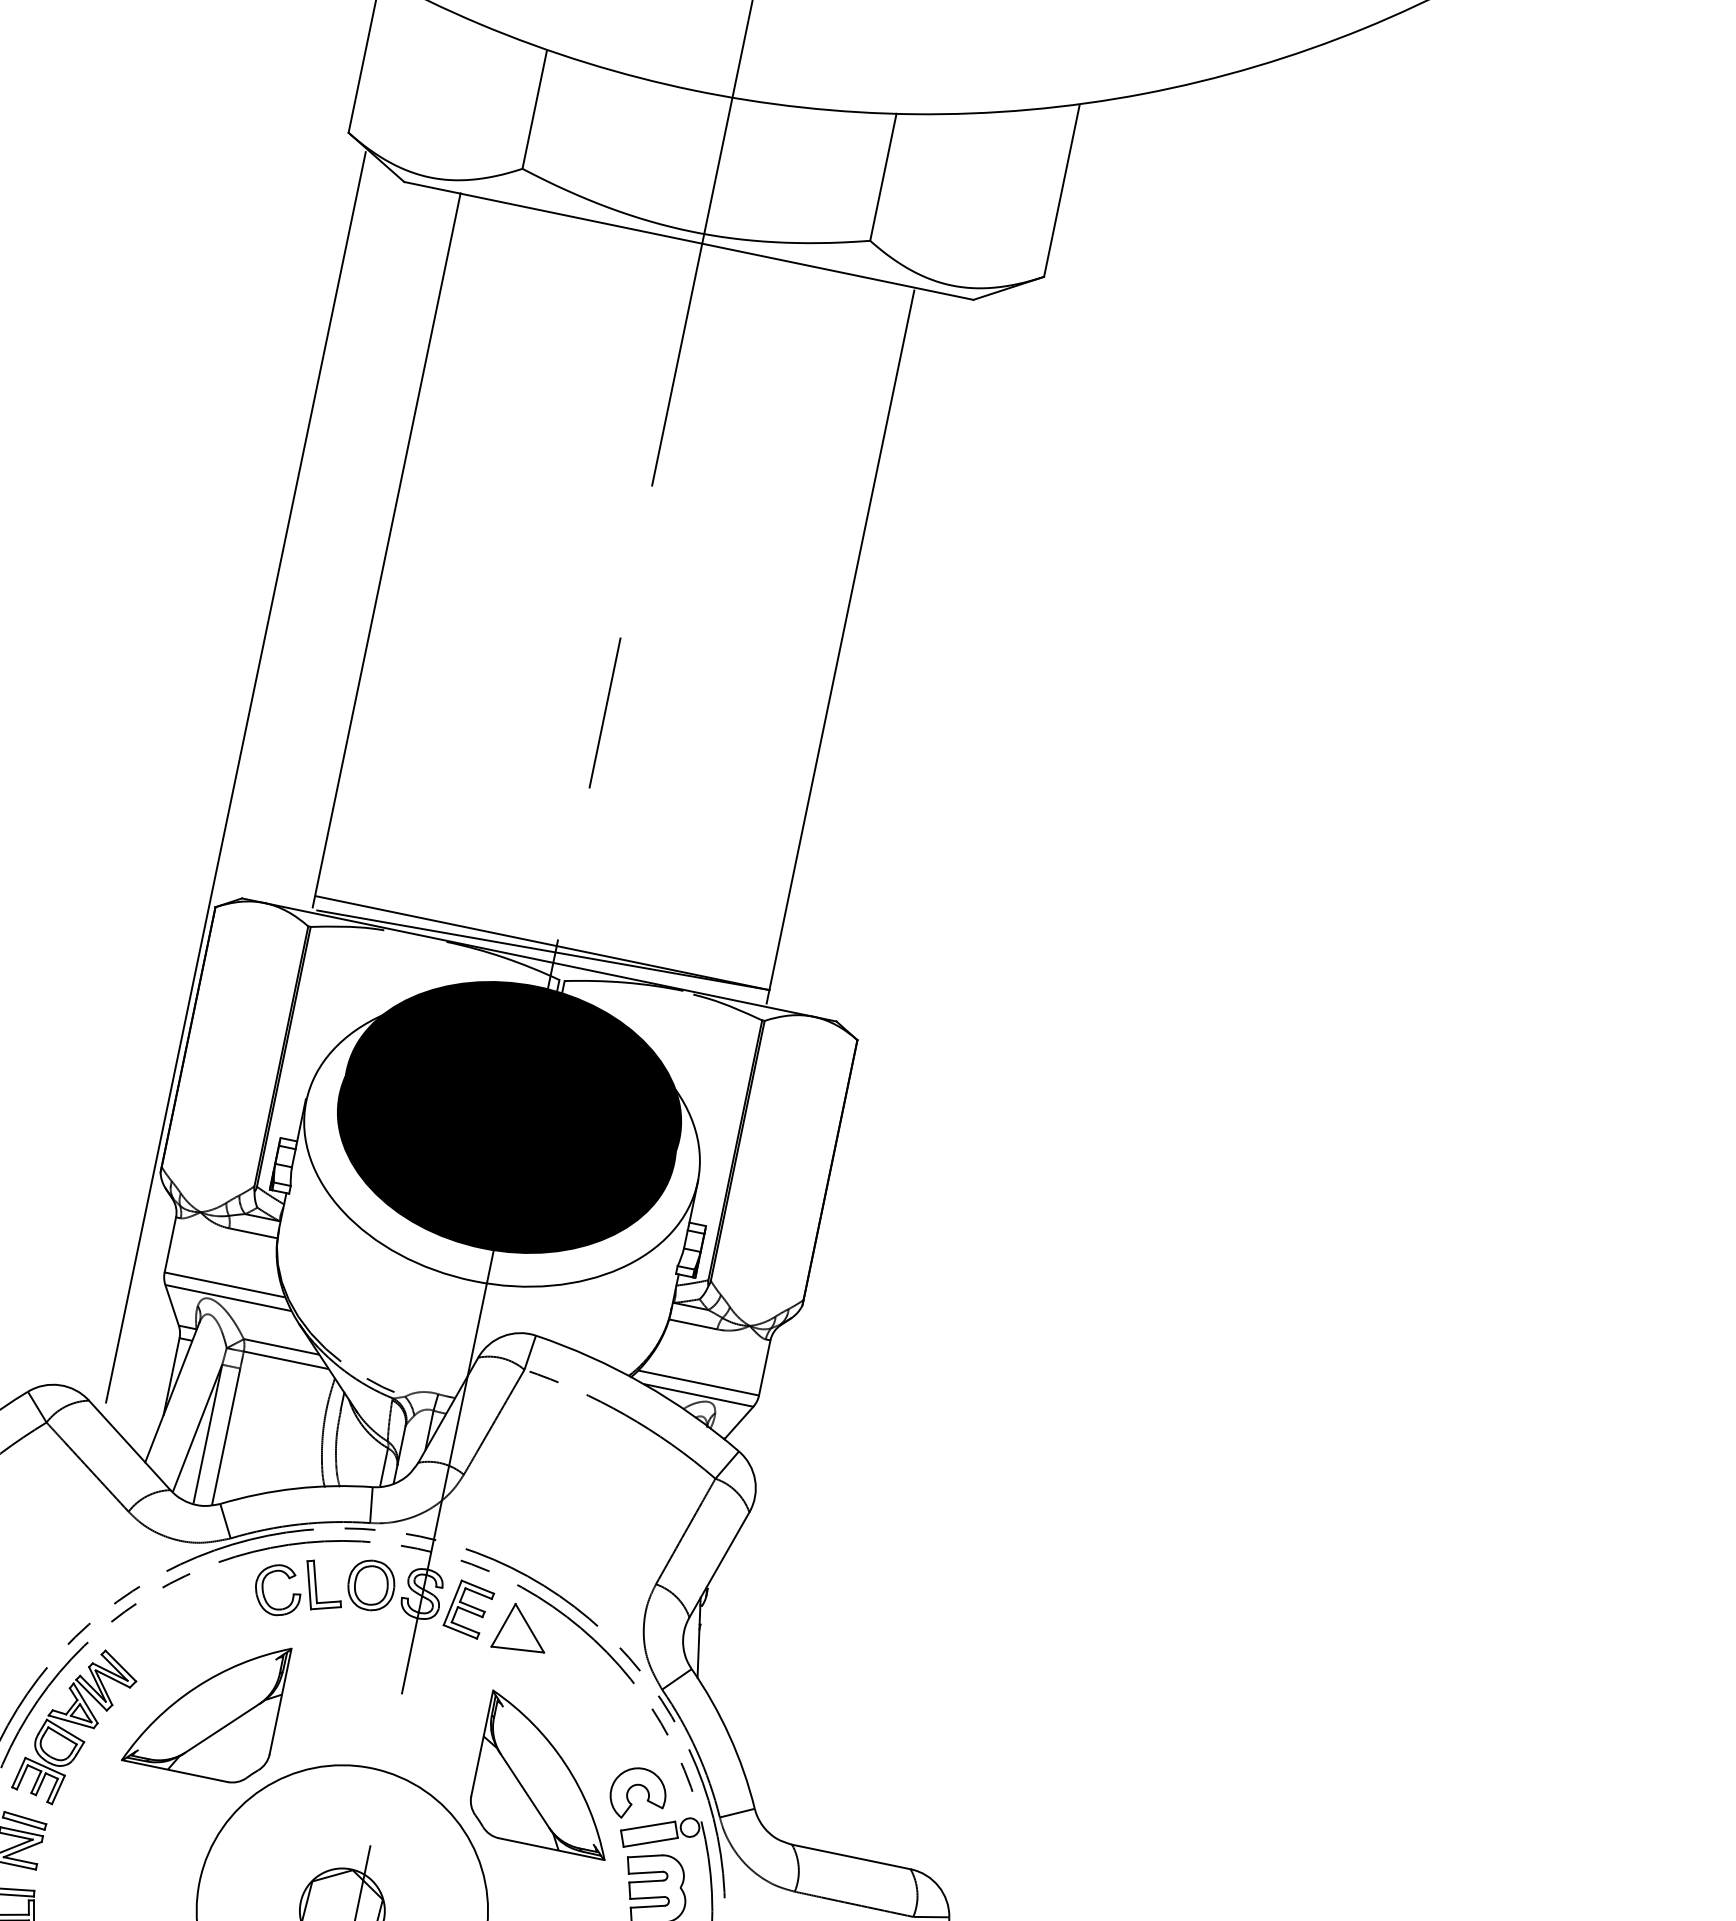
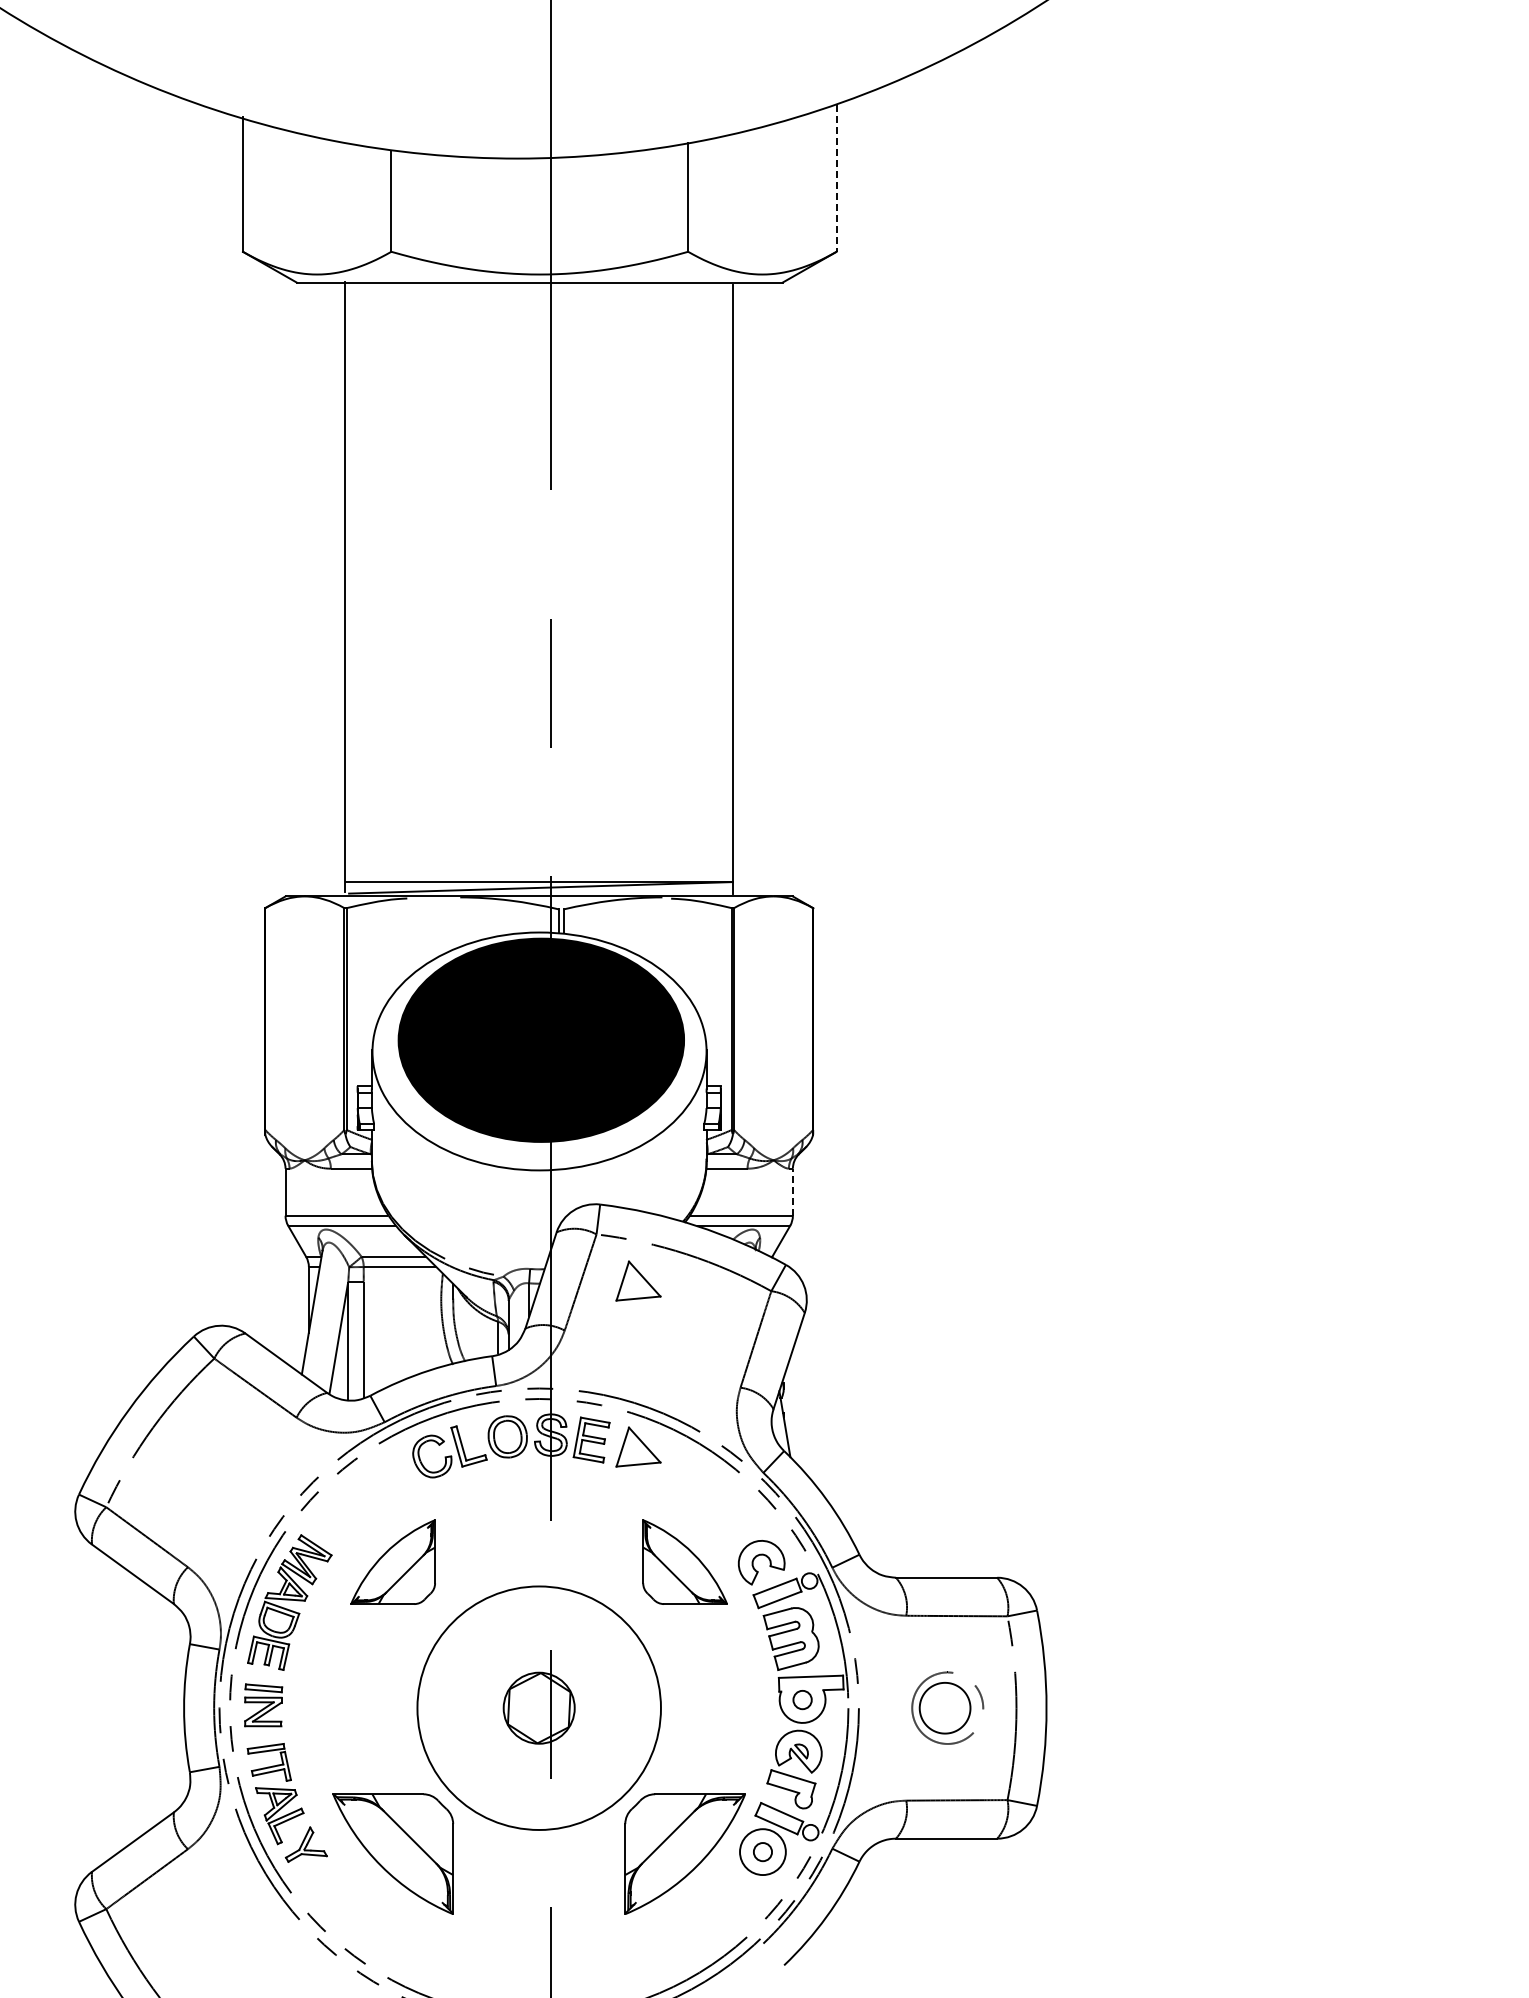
line: (1061, 192) -> (836, 179), solid -> dashed
line: (235, 777) -> (259, 798), removed
fill: (513, 1104) -> (542, 1019), removed
line: (764, 1368) -> (792, 1192), solid -> dashed
part: (562, 1433) -> (638, 1280), added
part: (206, 1703) -> (392, 1561), size x0.7
part: (548, 1774) -> (684, 1561), size x0.7

